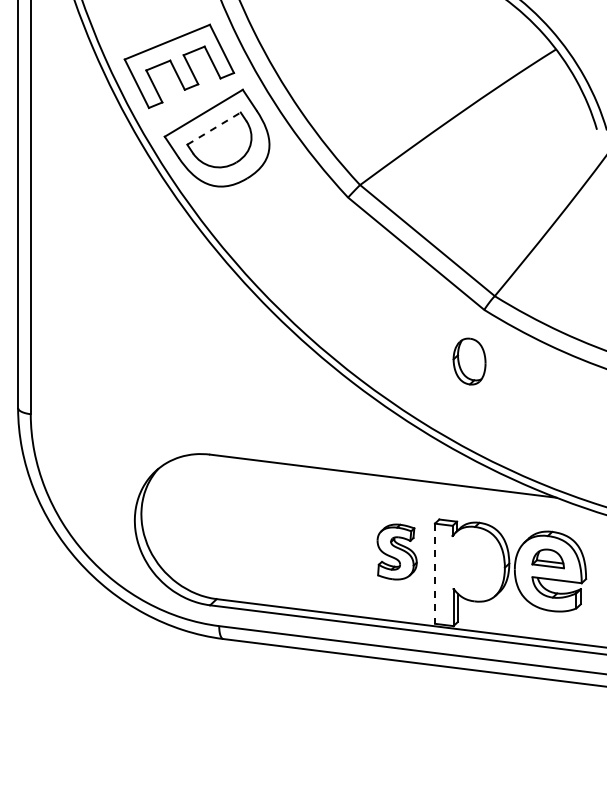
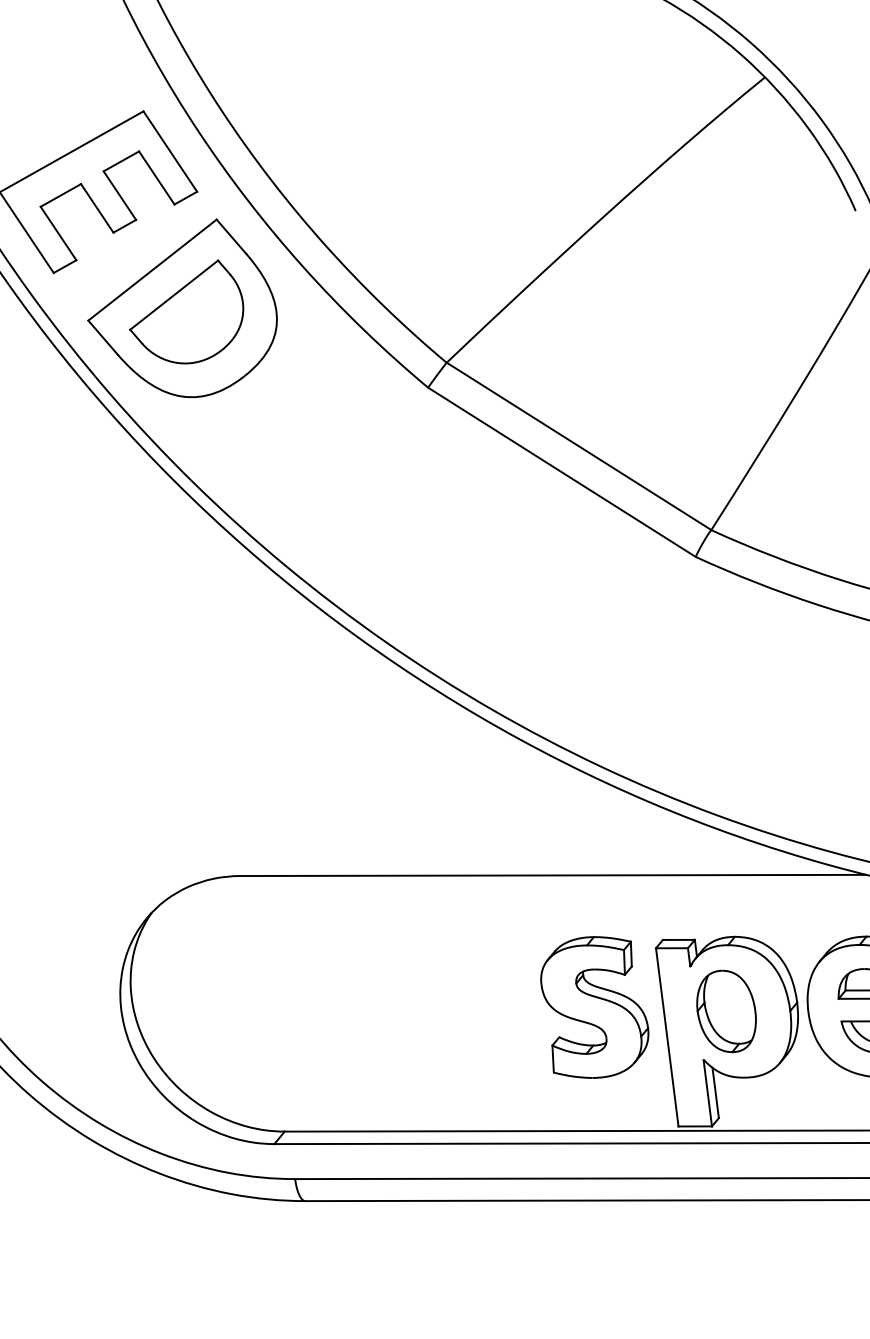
line: (214, 128) -> (174, 294), dashed -> solid
part: (469, 361) -> (726, 1011), moved
part: (397, 551) -> (595, 1006), size x1.43
line: (434, 574) -> (666, 1038), dashed -> solid

